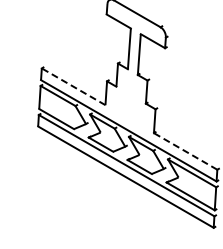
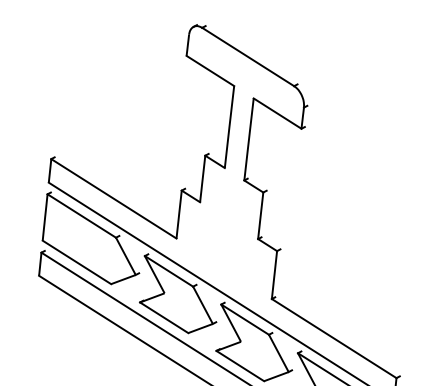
line: (73, 86) -> (113, 198), dashed -> solid
line: (185, 151) -> (333, 338), dashed -> solid

